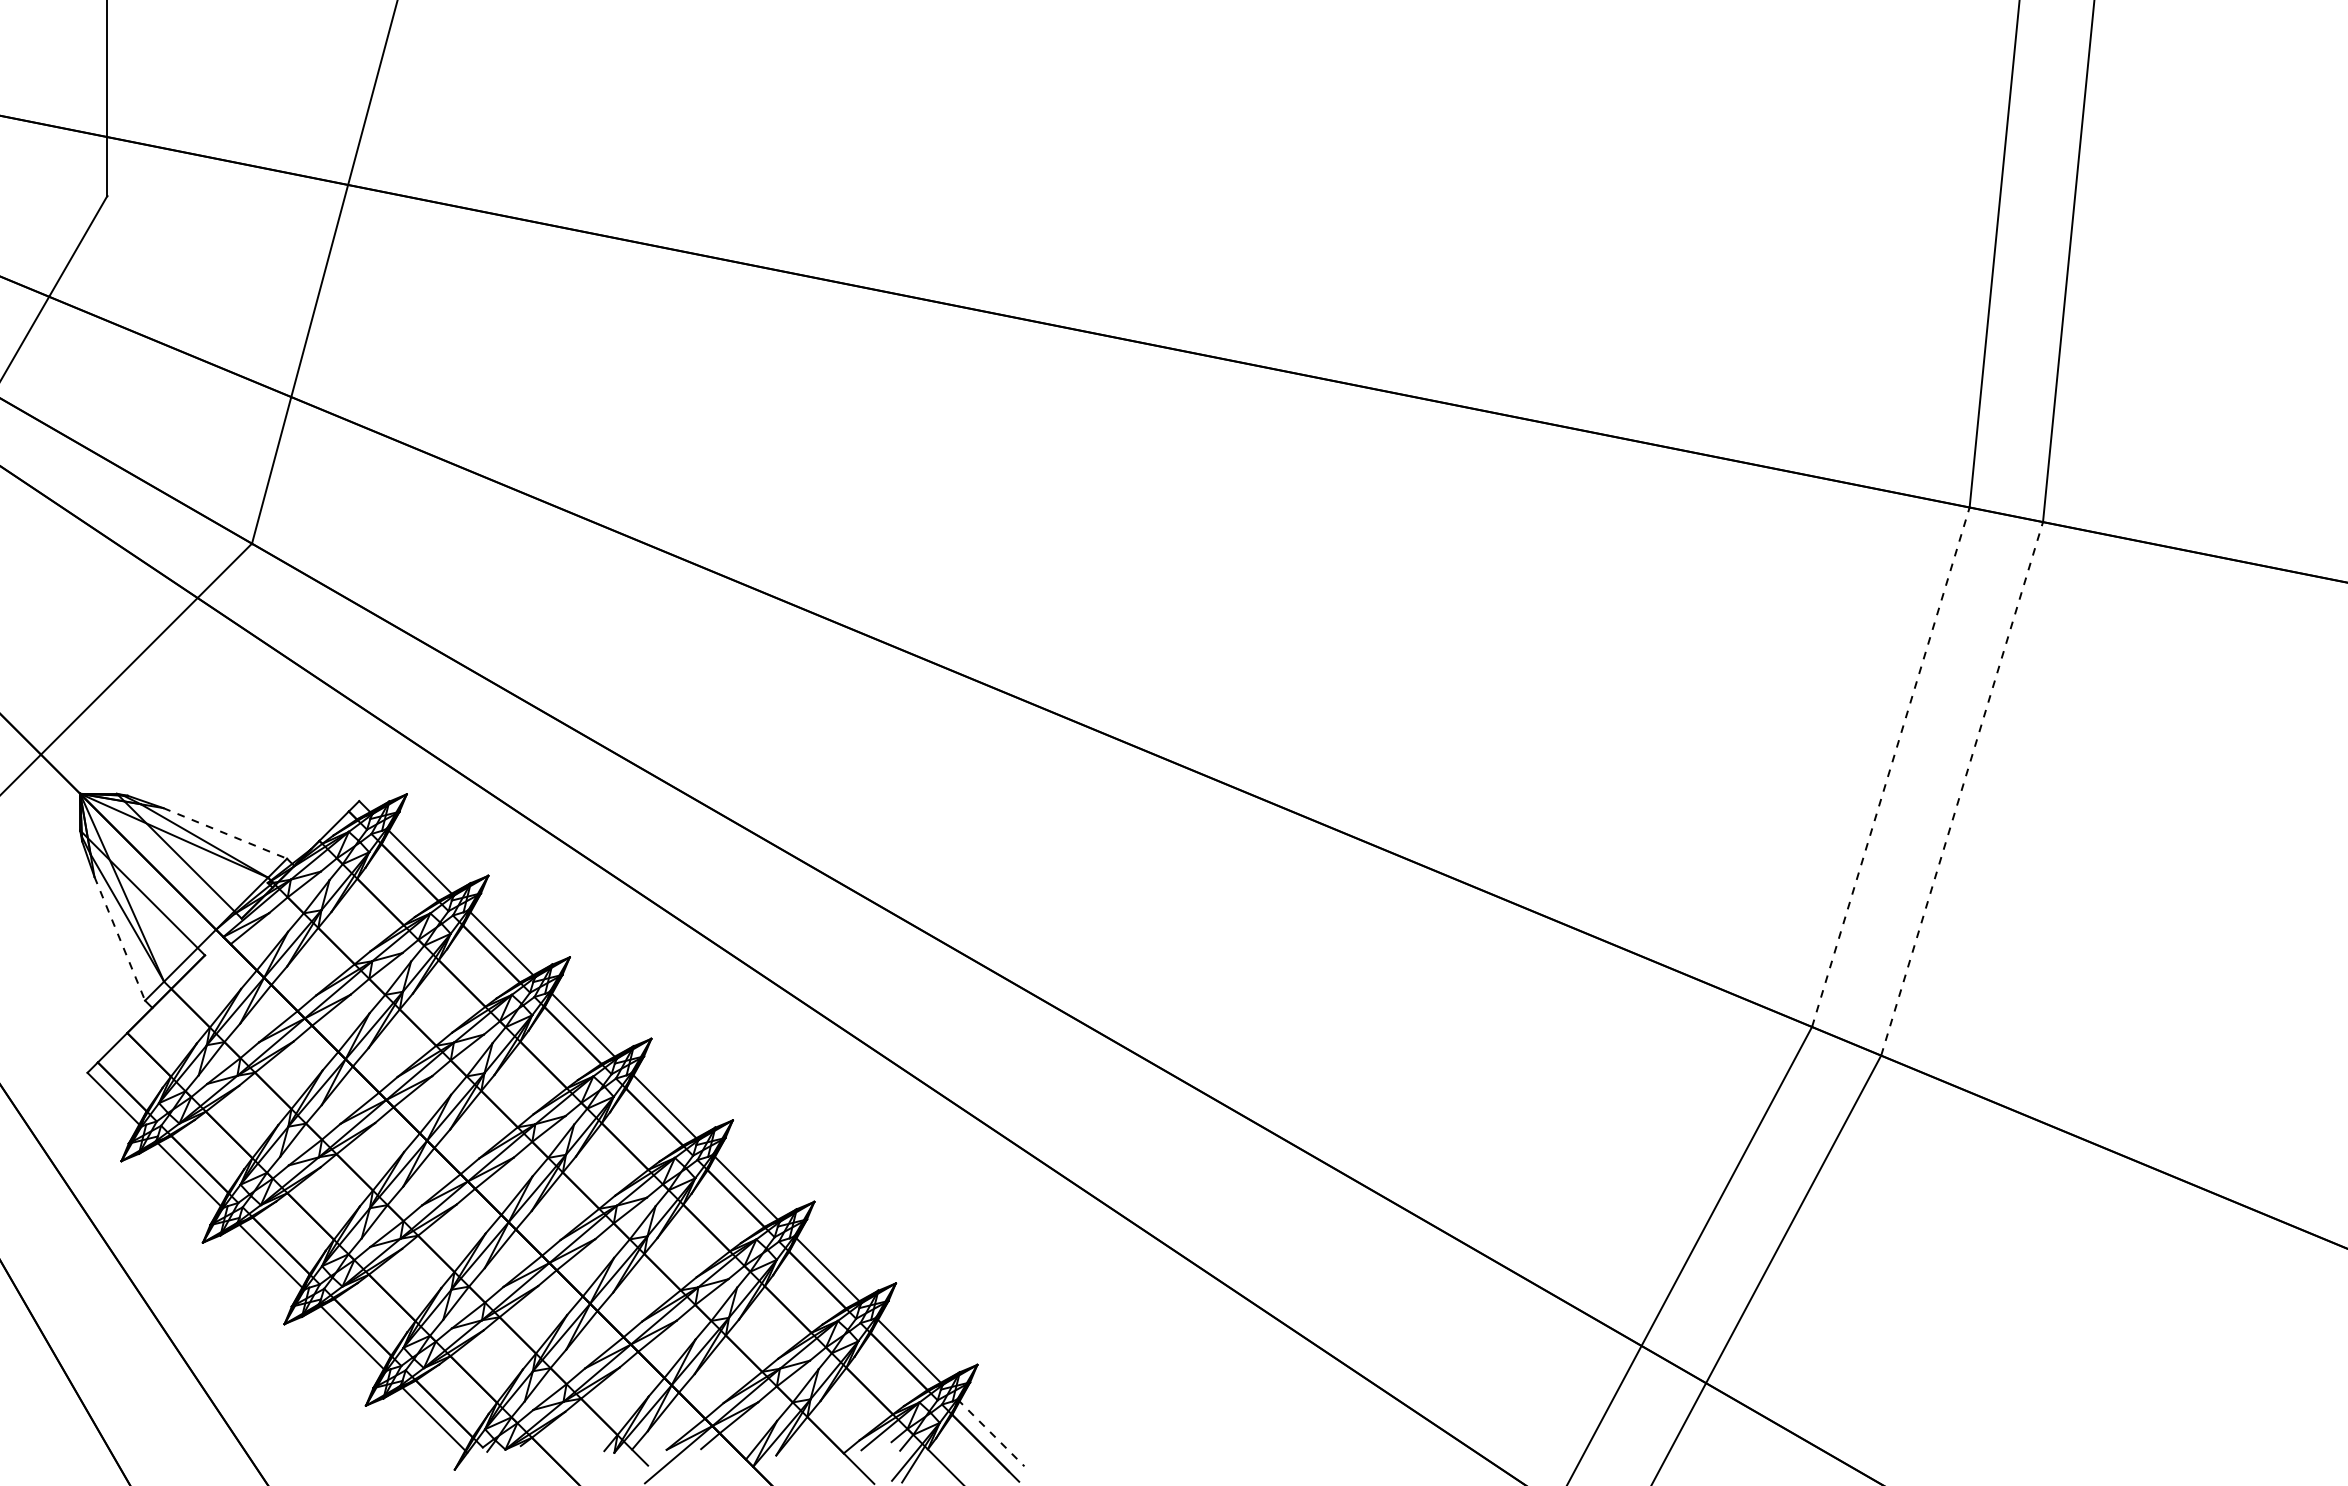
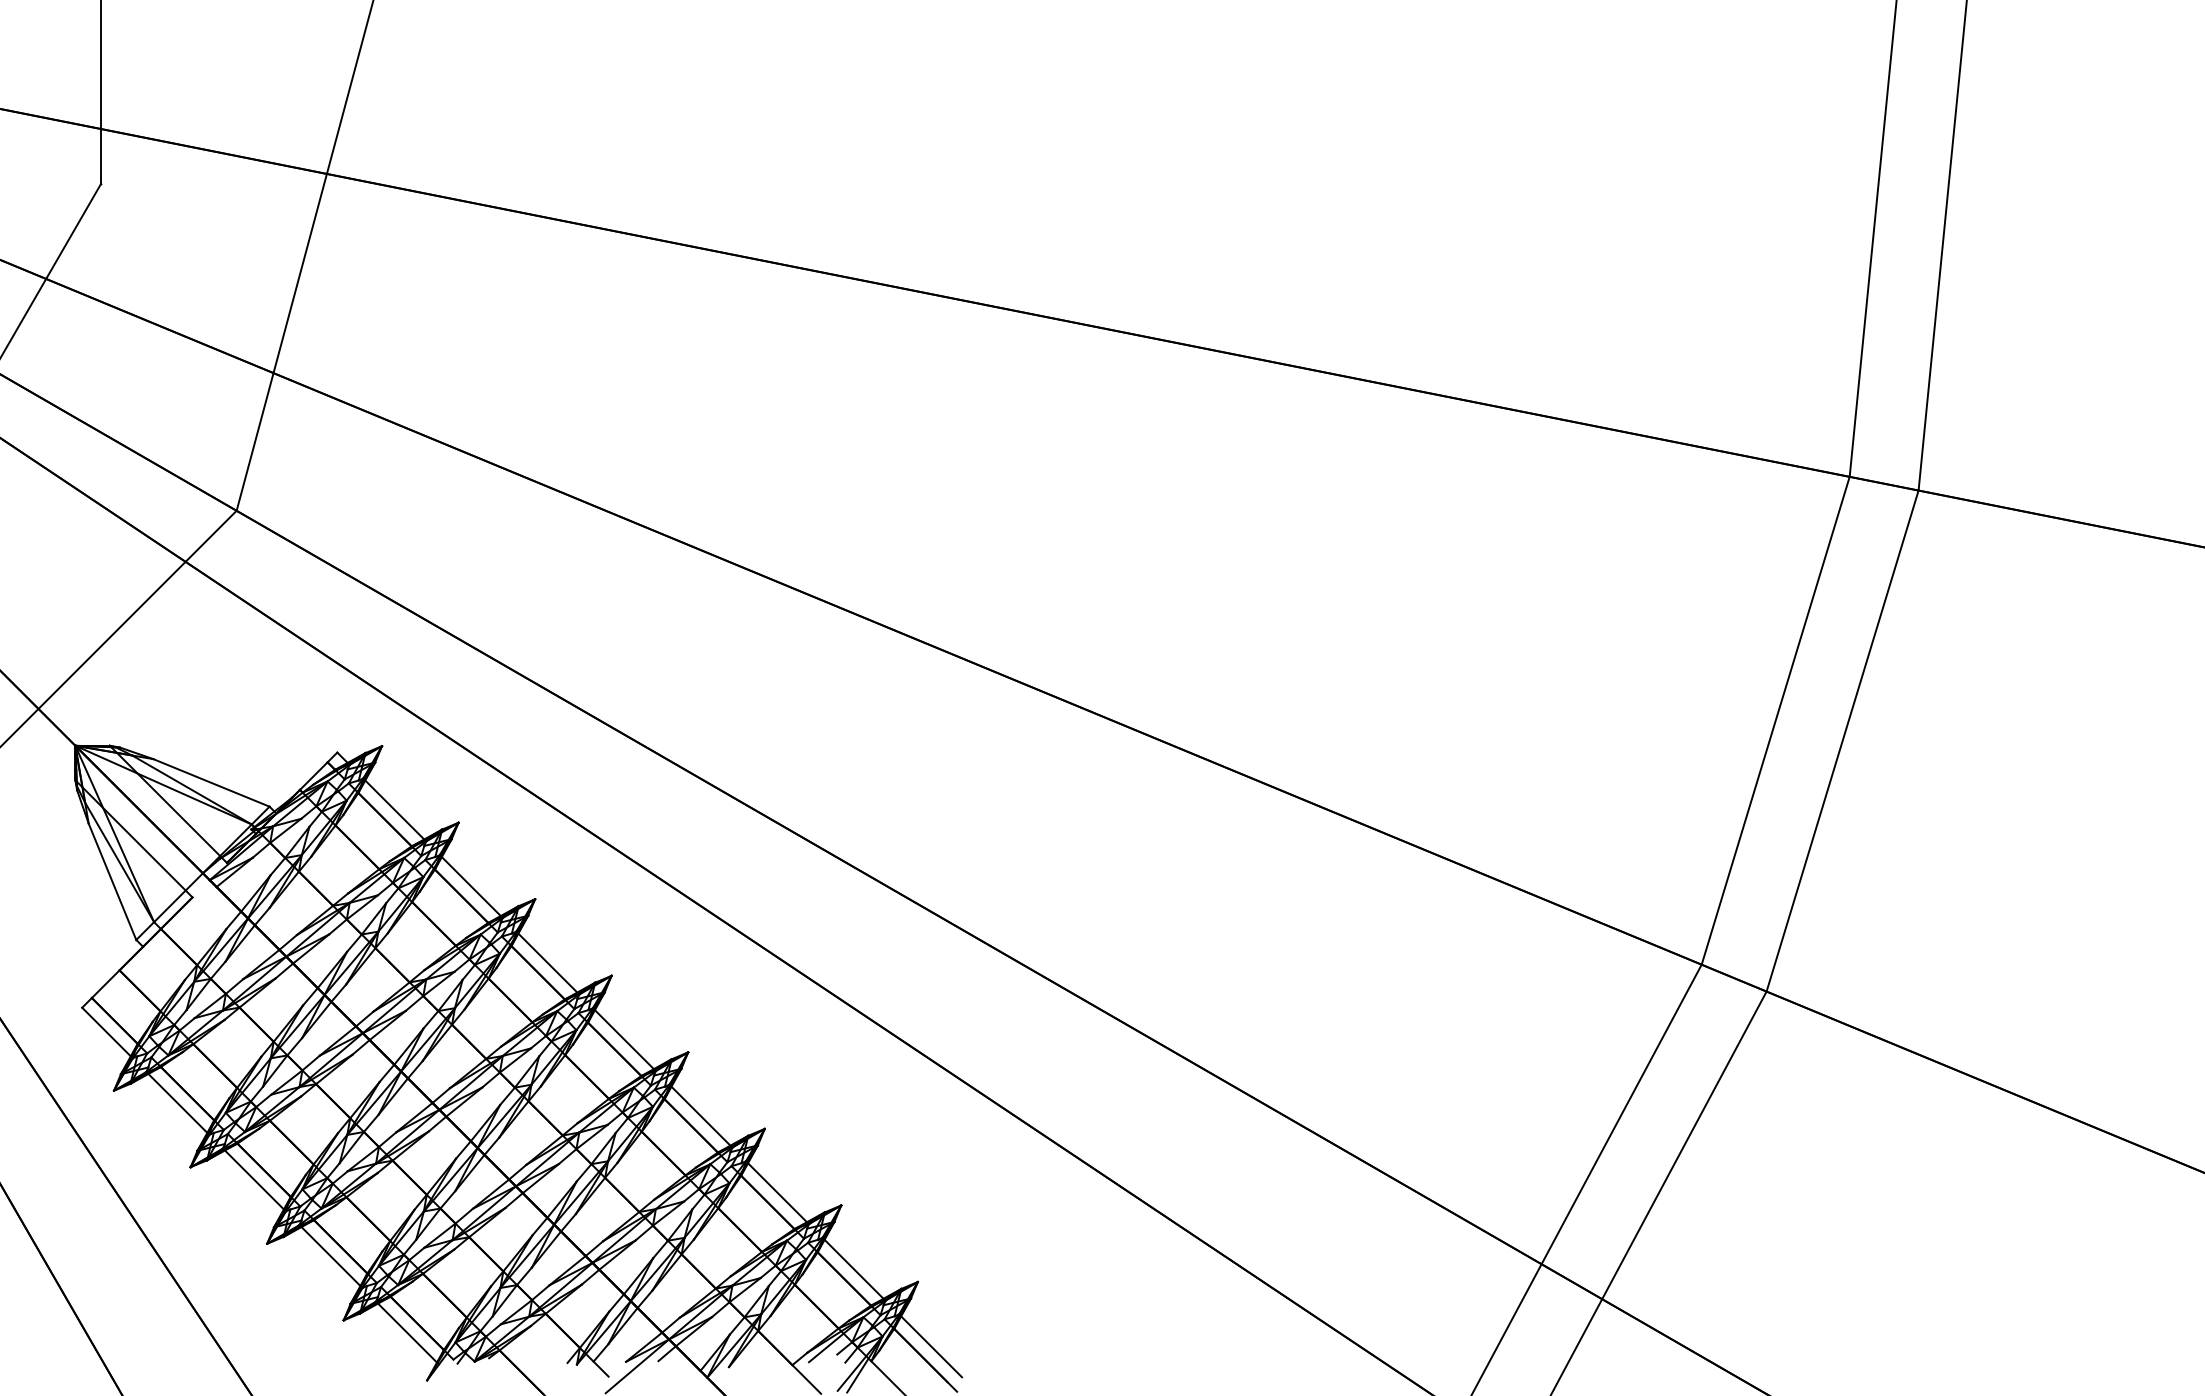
line: (1890, 766) -> (1775, 720), dashed -> solid
line: (1962, 788) -> (1842, 740), dashed -> solid
line: (225, 833) -> (211, 782), dashed -> solid
line: (119, 938) -> (112, 881), dashed -> solid
line: (991, 1433) -> (931, 1346), dashed -> solid

